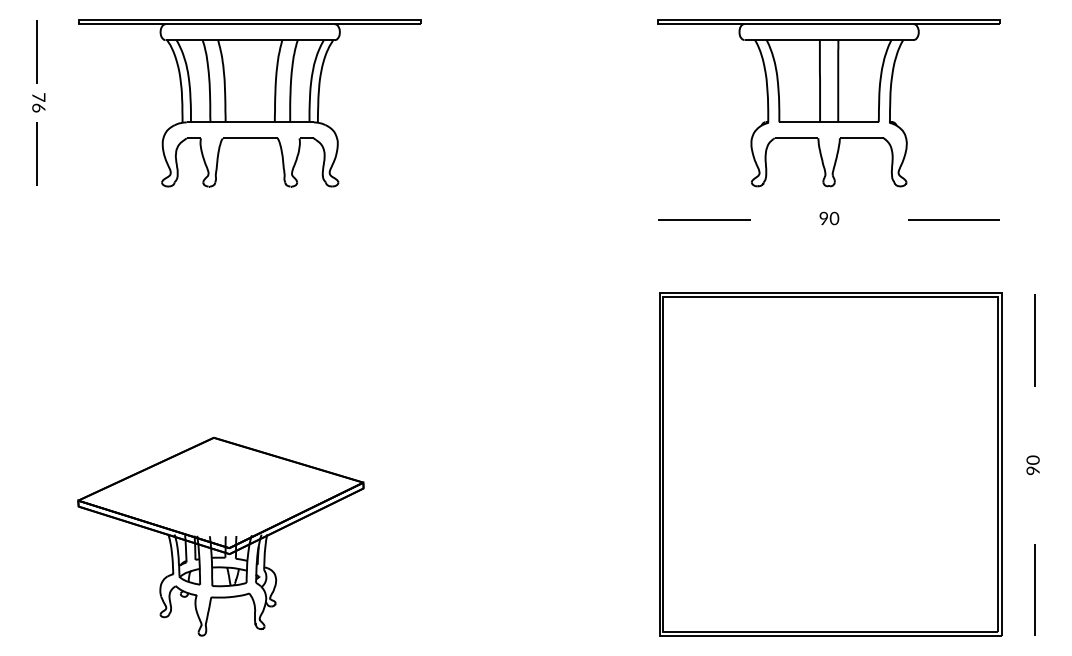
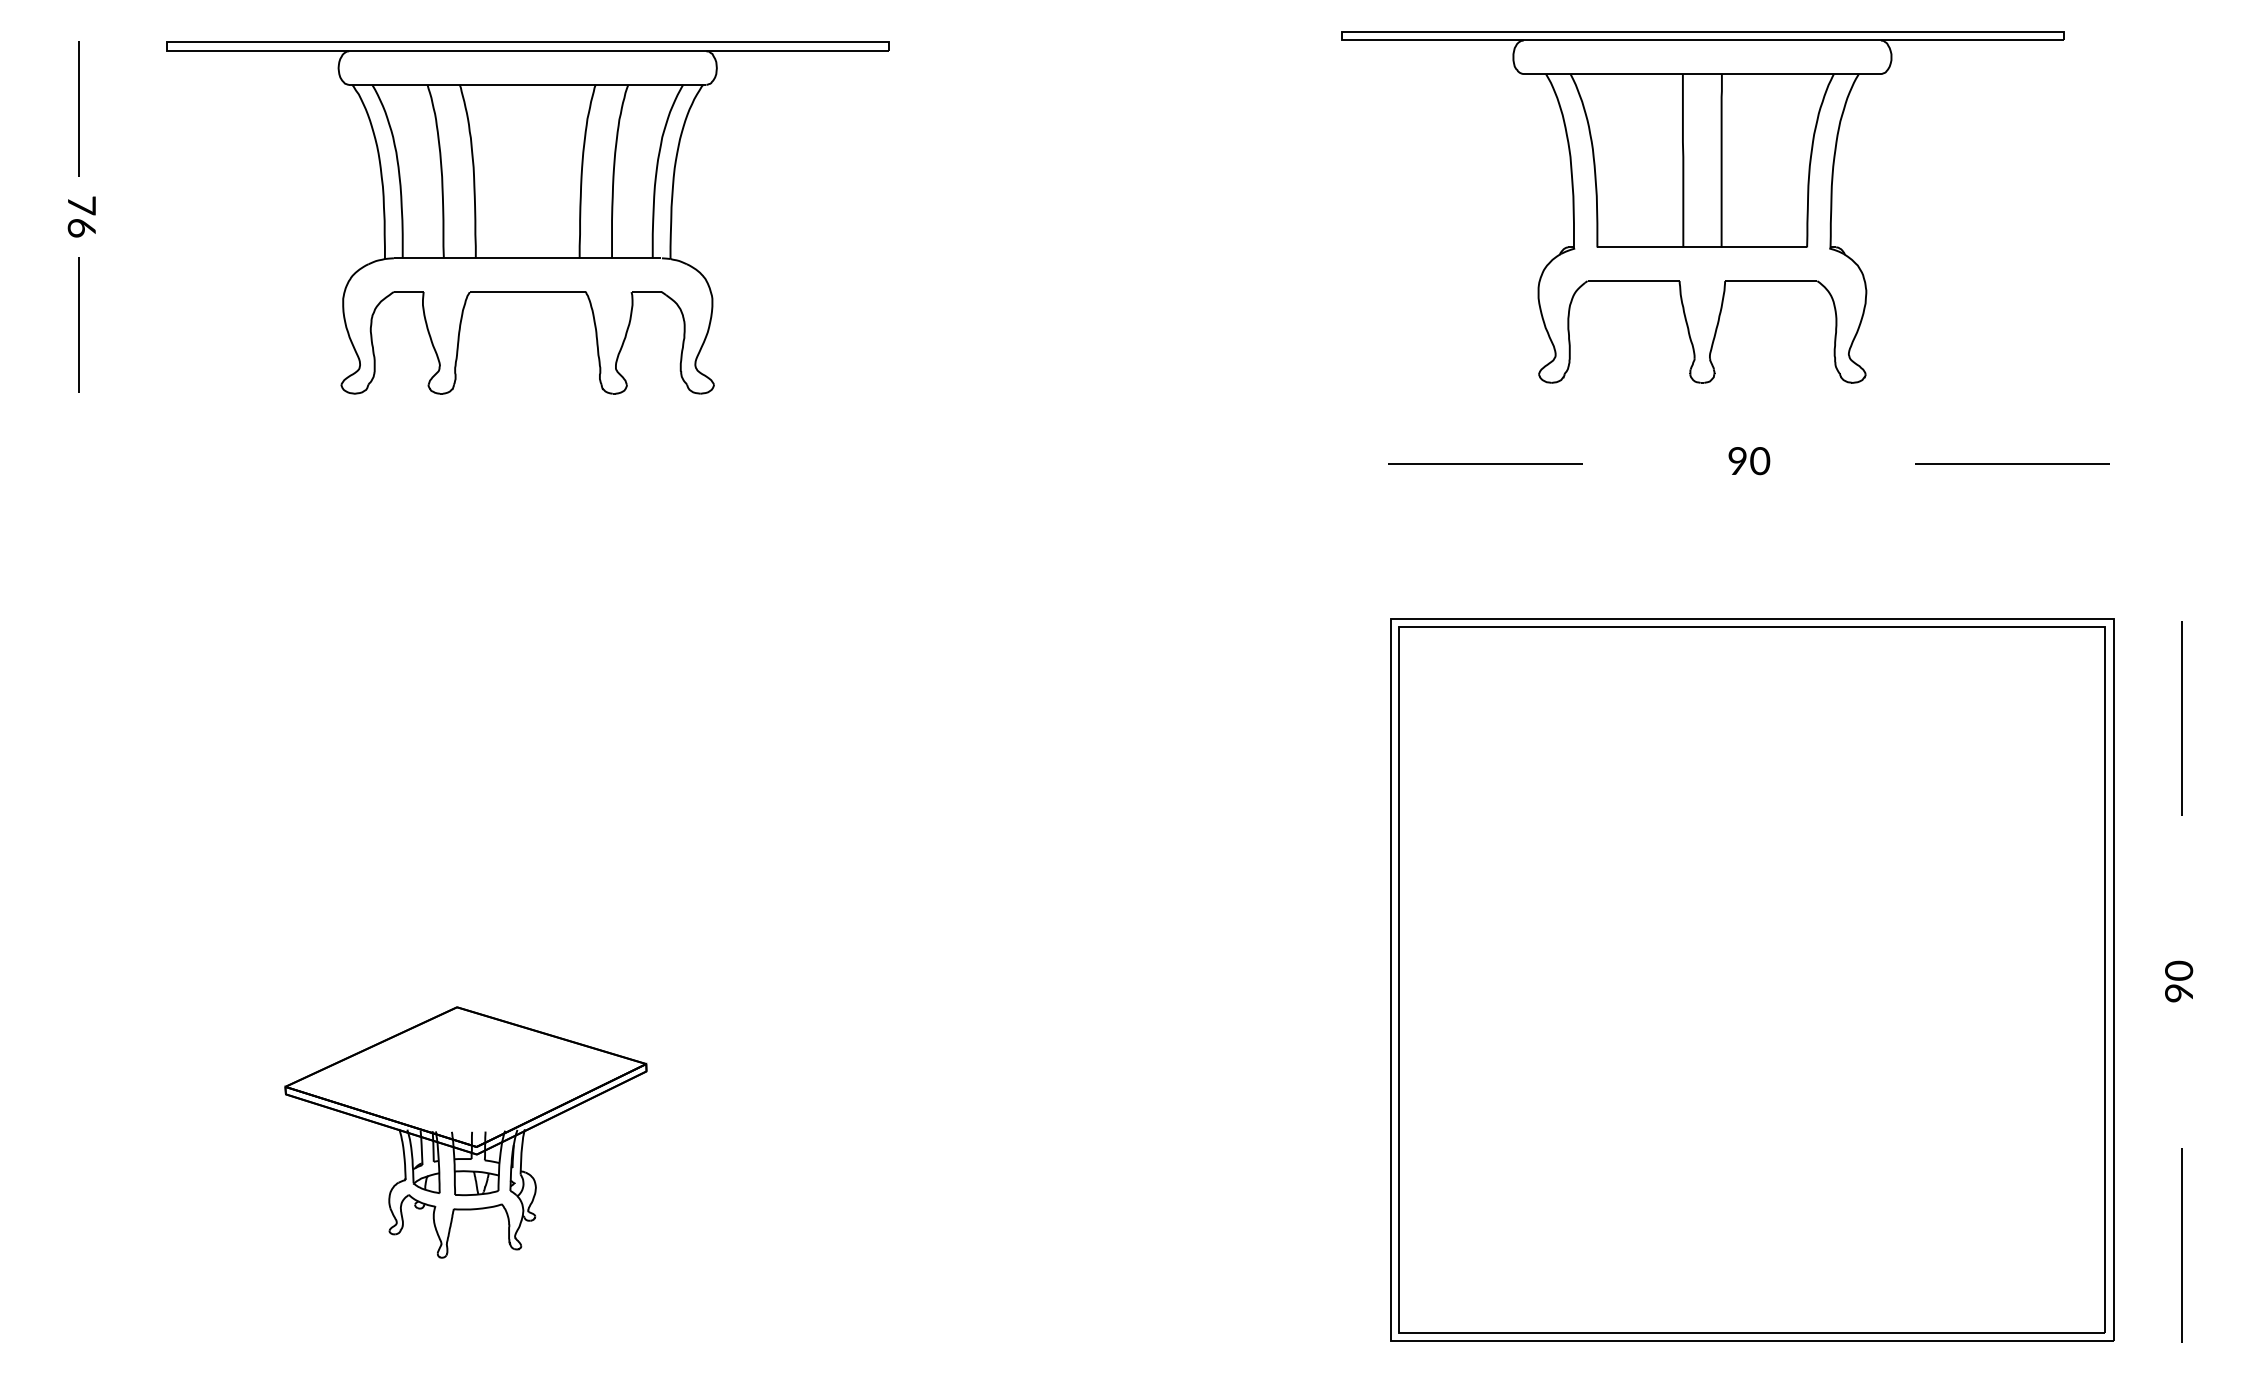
part: (828, 103) -> (1701, 207), moved
part: (220, 536) -> (465, 1131), size x0.6

